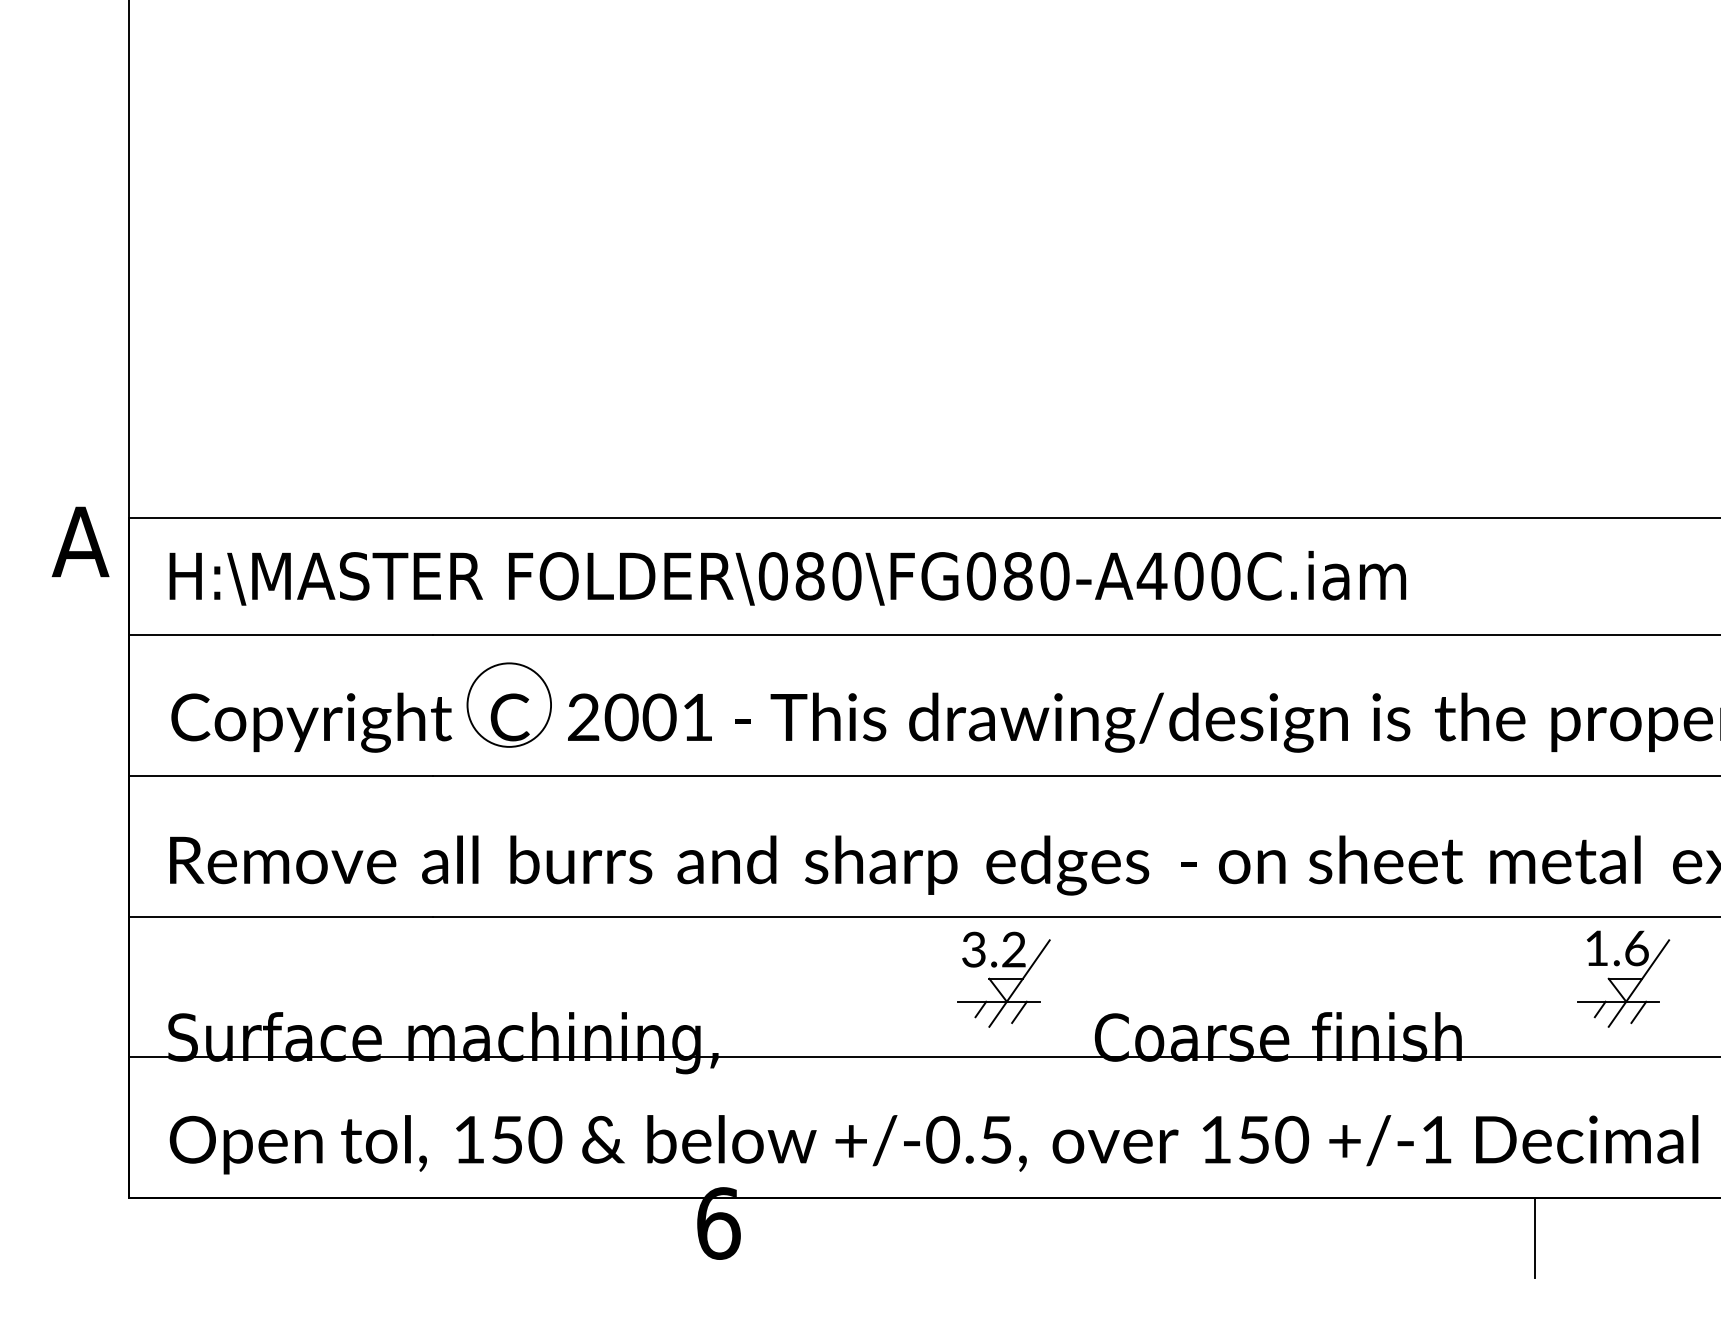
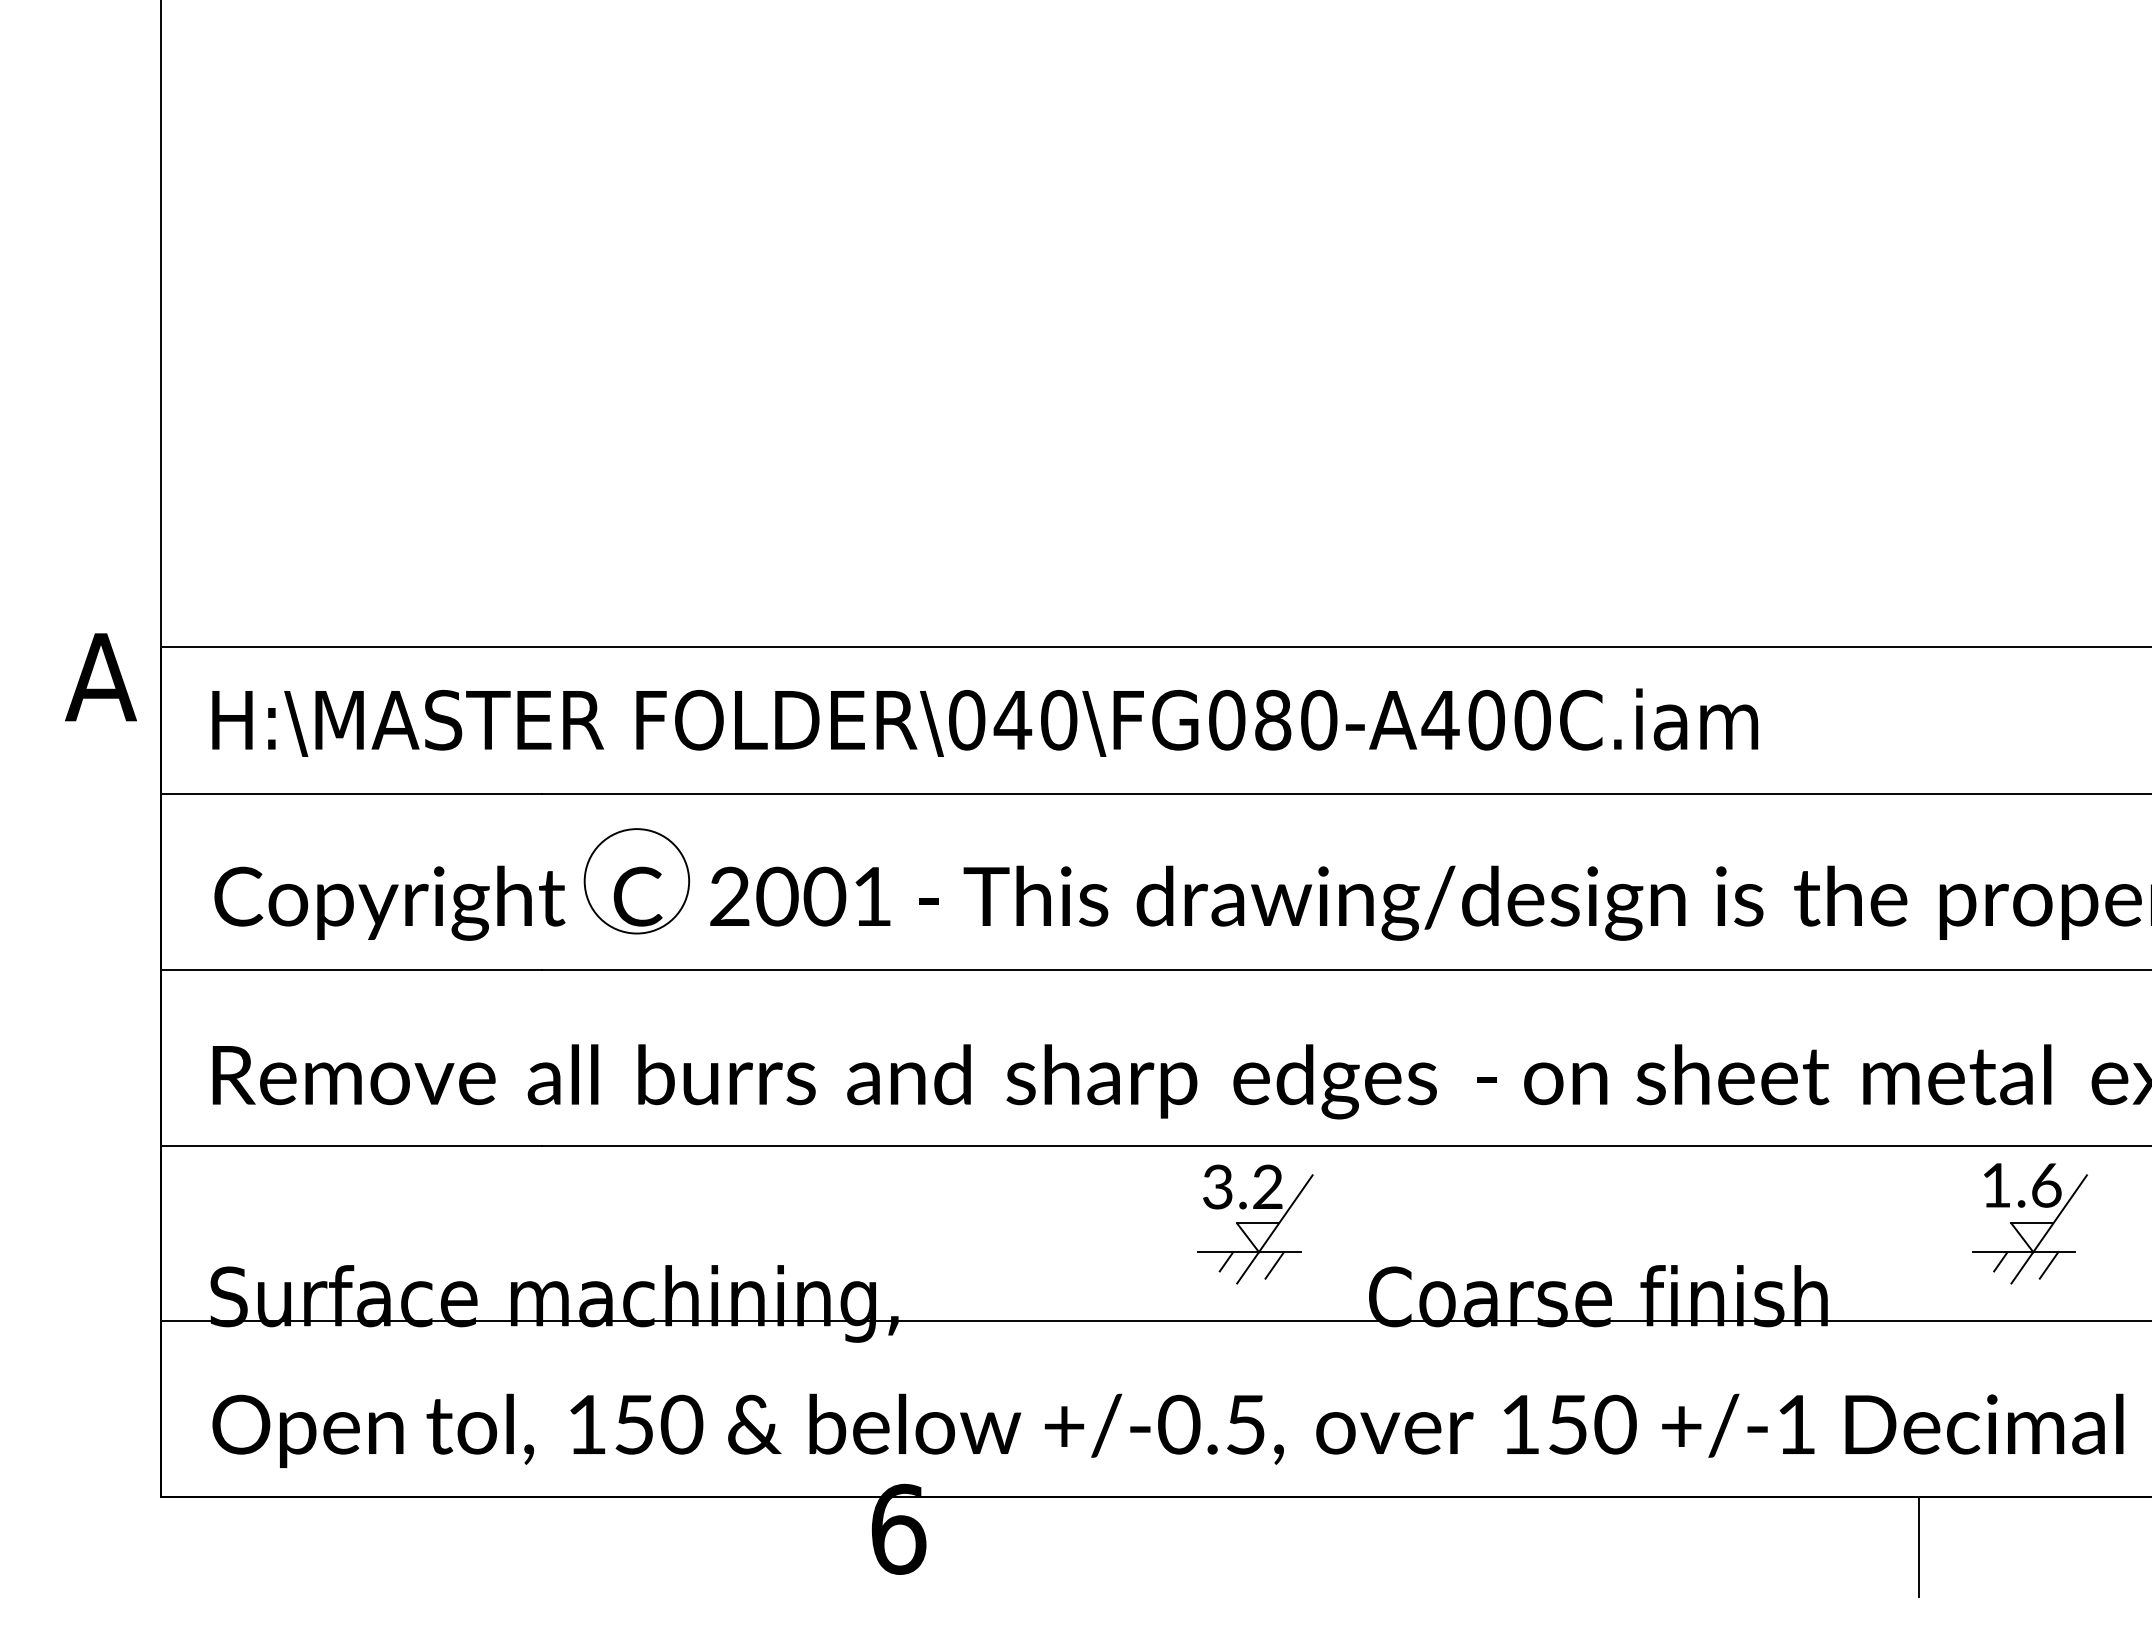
text: (809, 576) -> (1012, 720), FOLDER\080\FG080-A400C.iam -> FOLDER\040\FG080-A400C.iam

